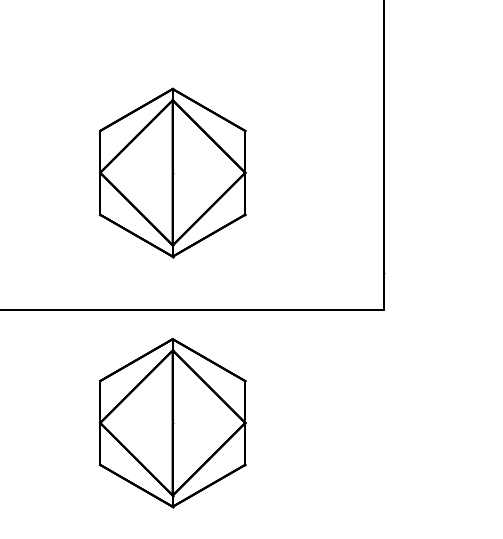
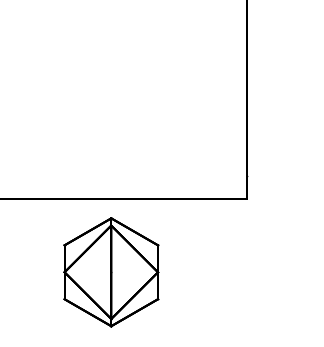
part: (173, 173) -> (111, 111), removed

